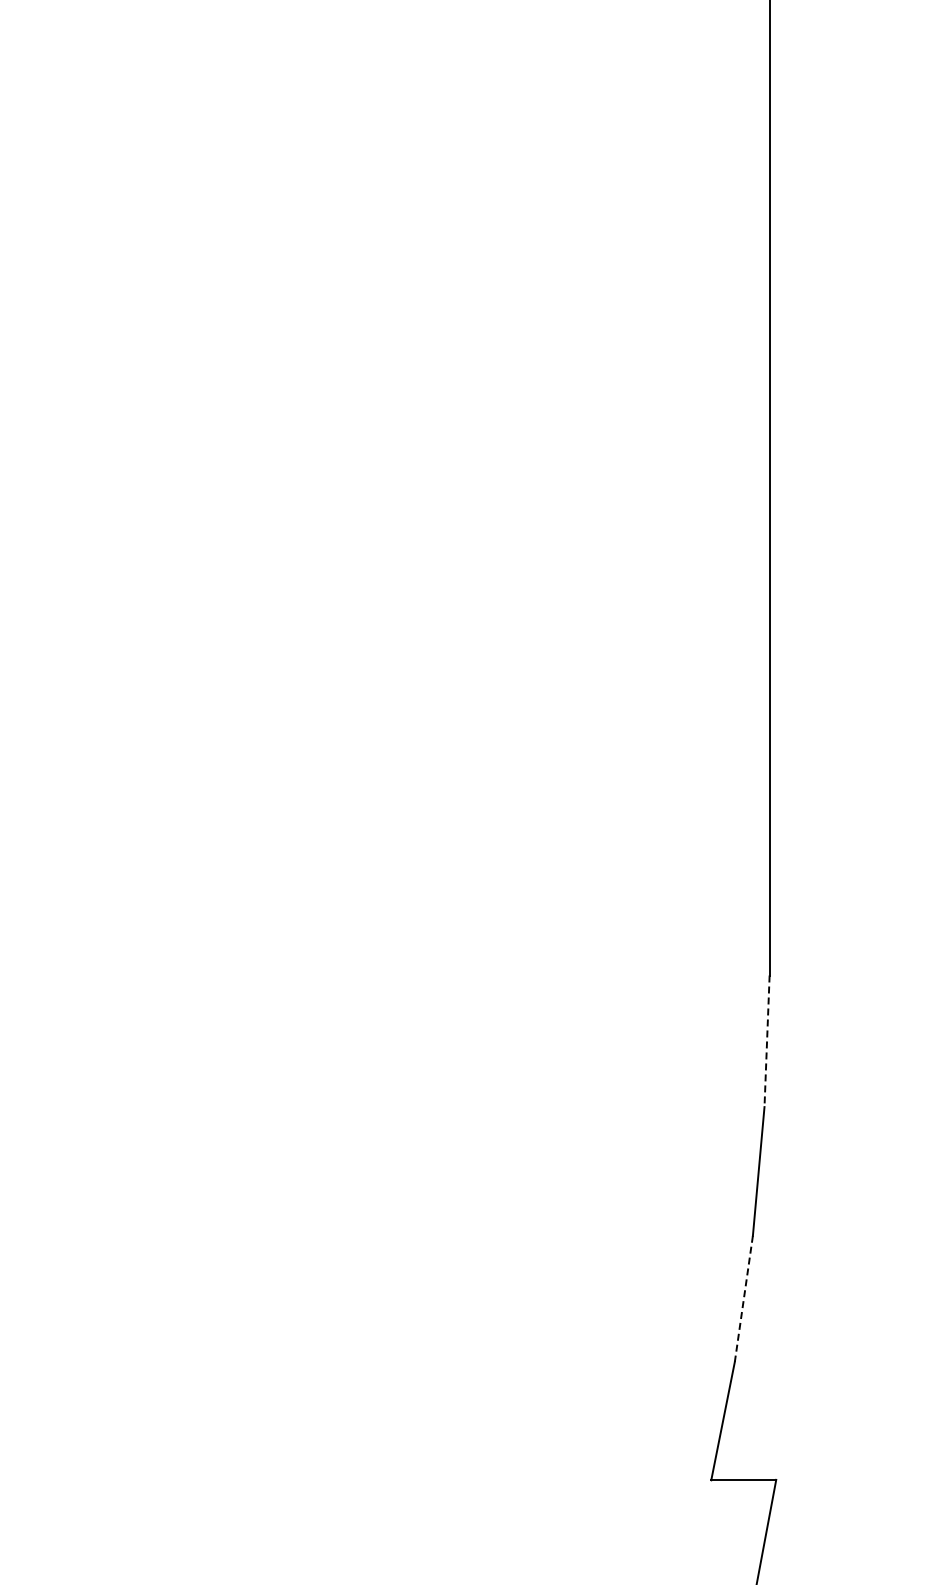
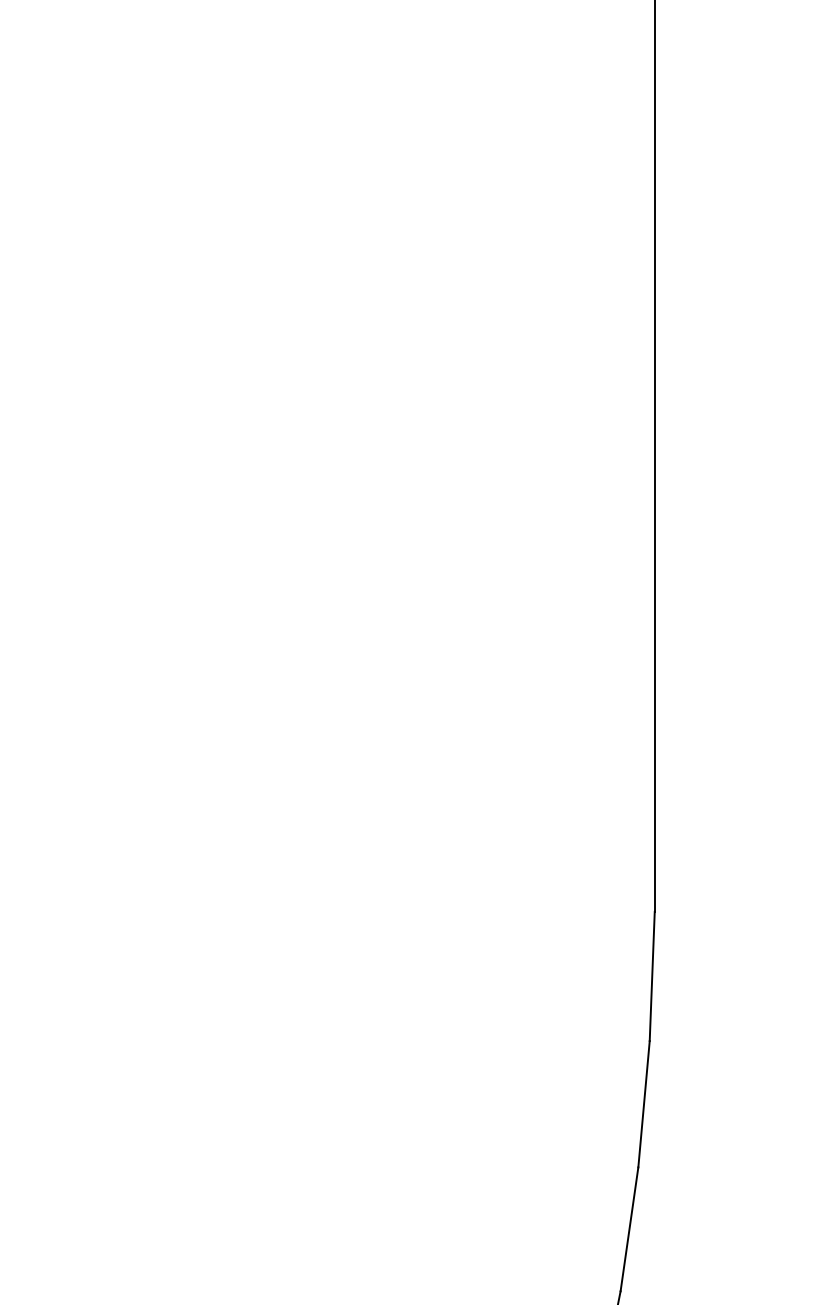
line: (767, 1041) -> (652, 976), dashed -> solid
line: (743, 1298) -> (629, 1228), dashed -> solid

